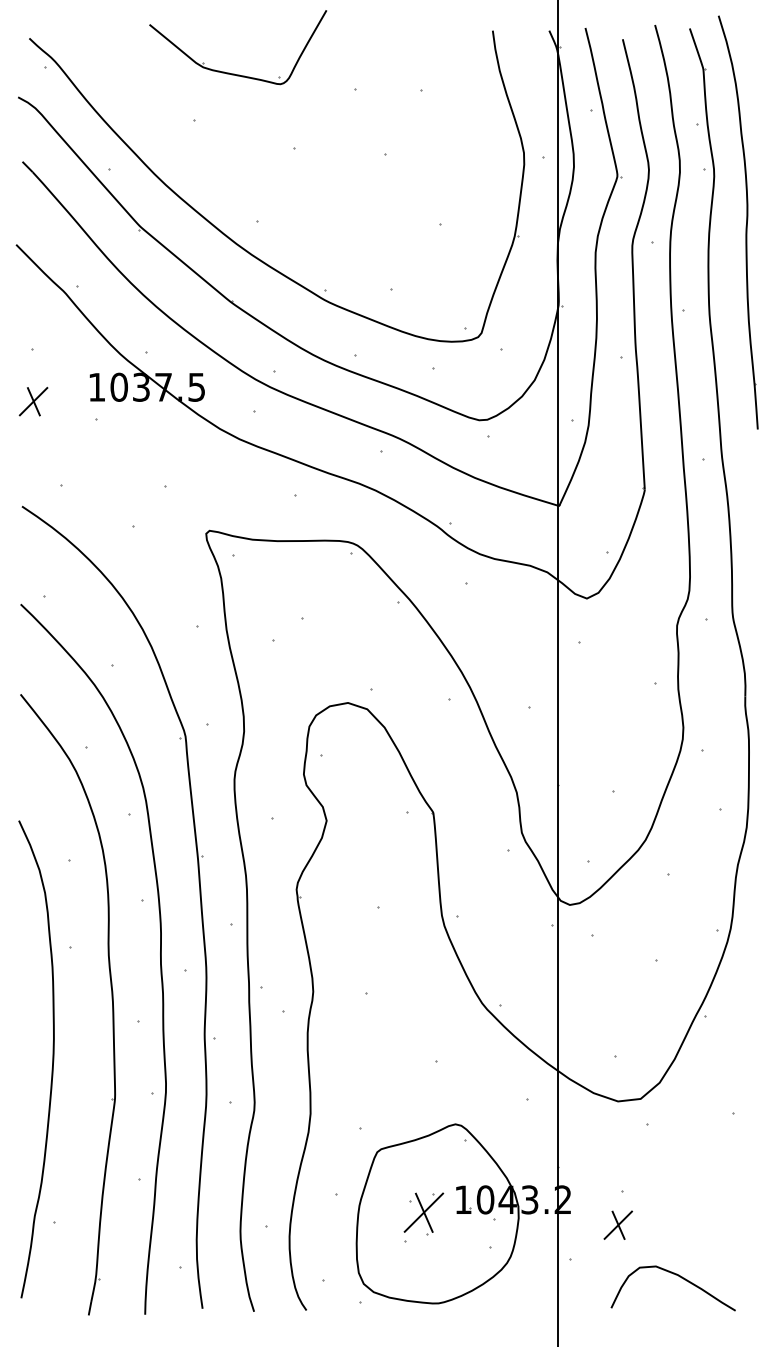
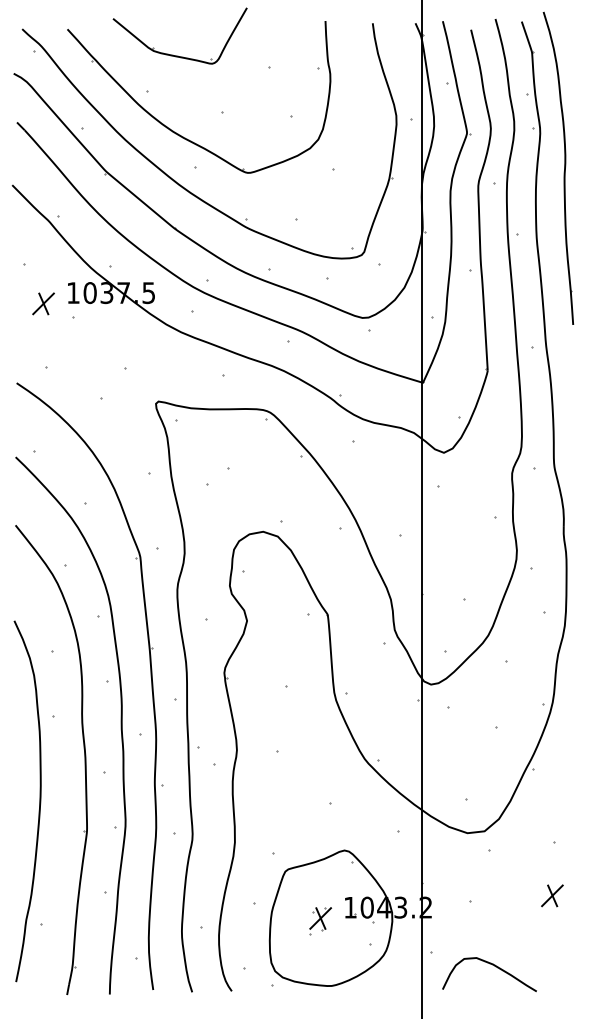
part: (235, 176) -> (178, 133), added
part: (33, 401) -> (43, 303), moved
part: (423, 1217) -> (320, 920), size x0.71
part: (617, 1224) -> (551, 895), moved
curve: (679, 1277) -> (494, 966), moved

